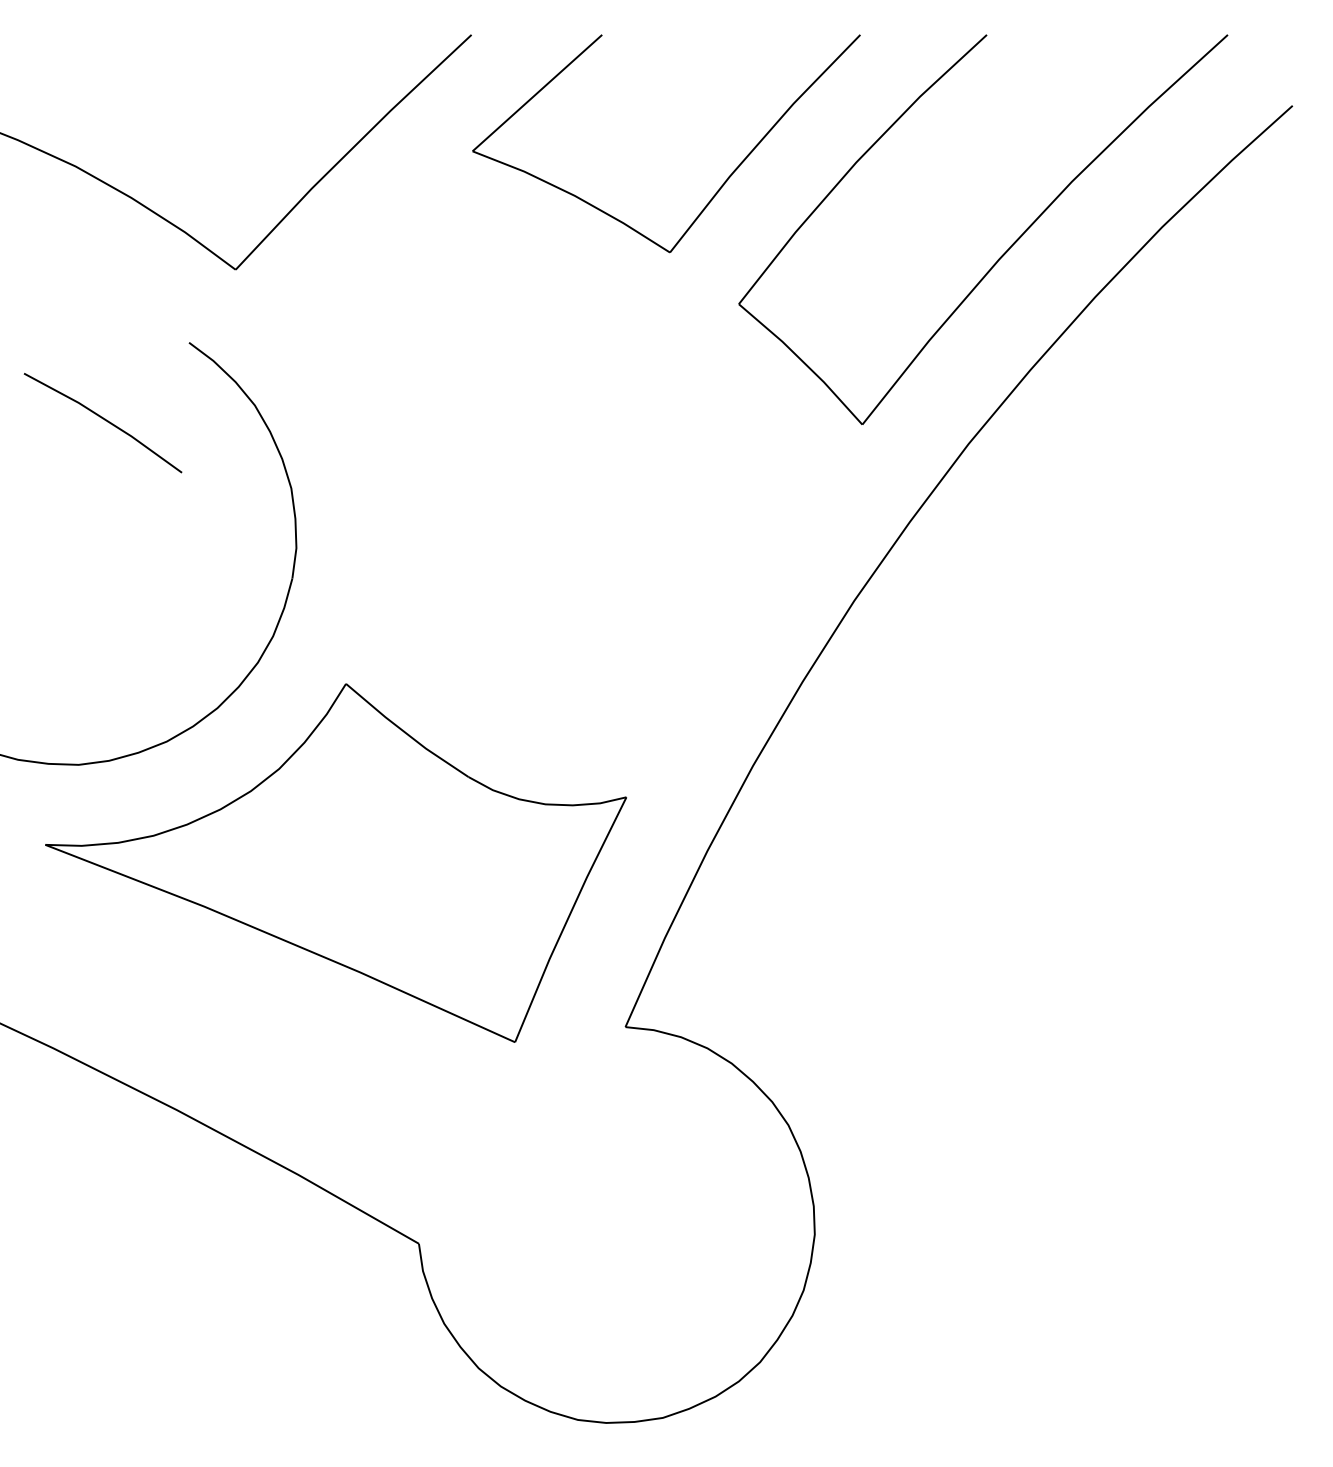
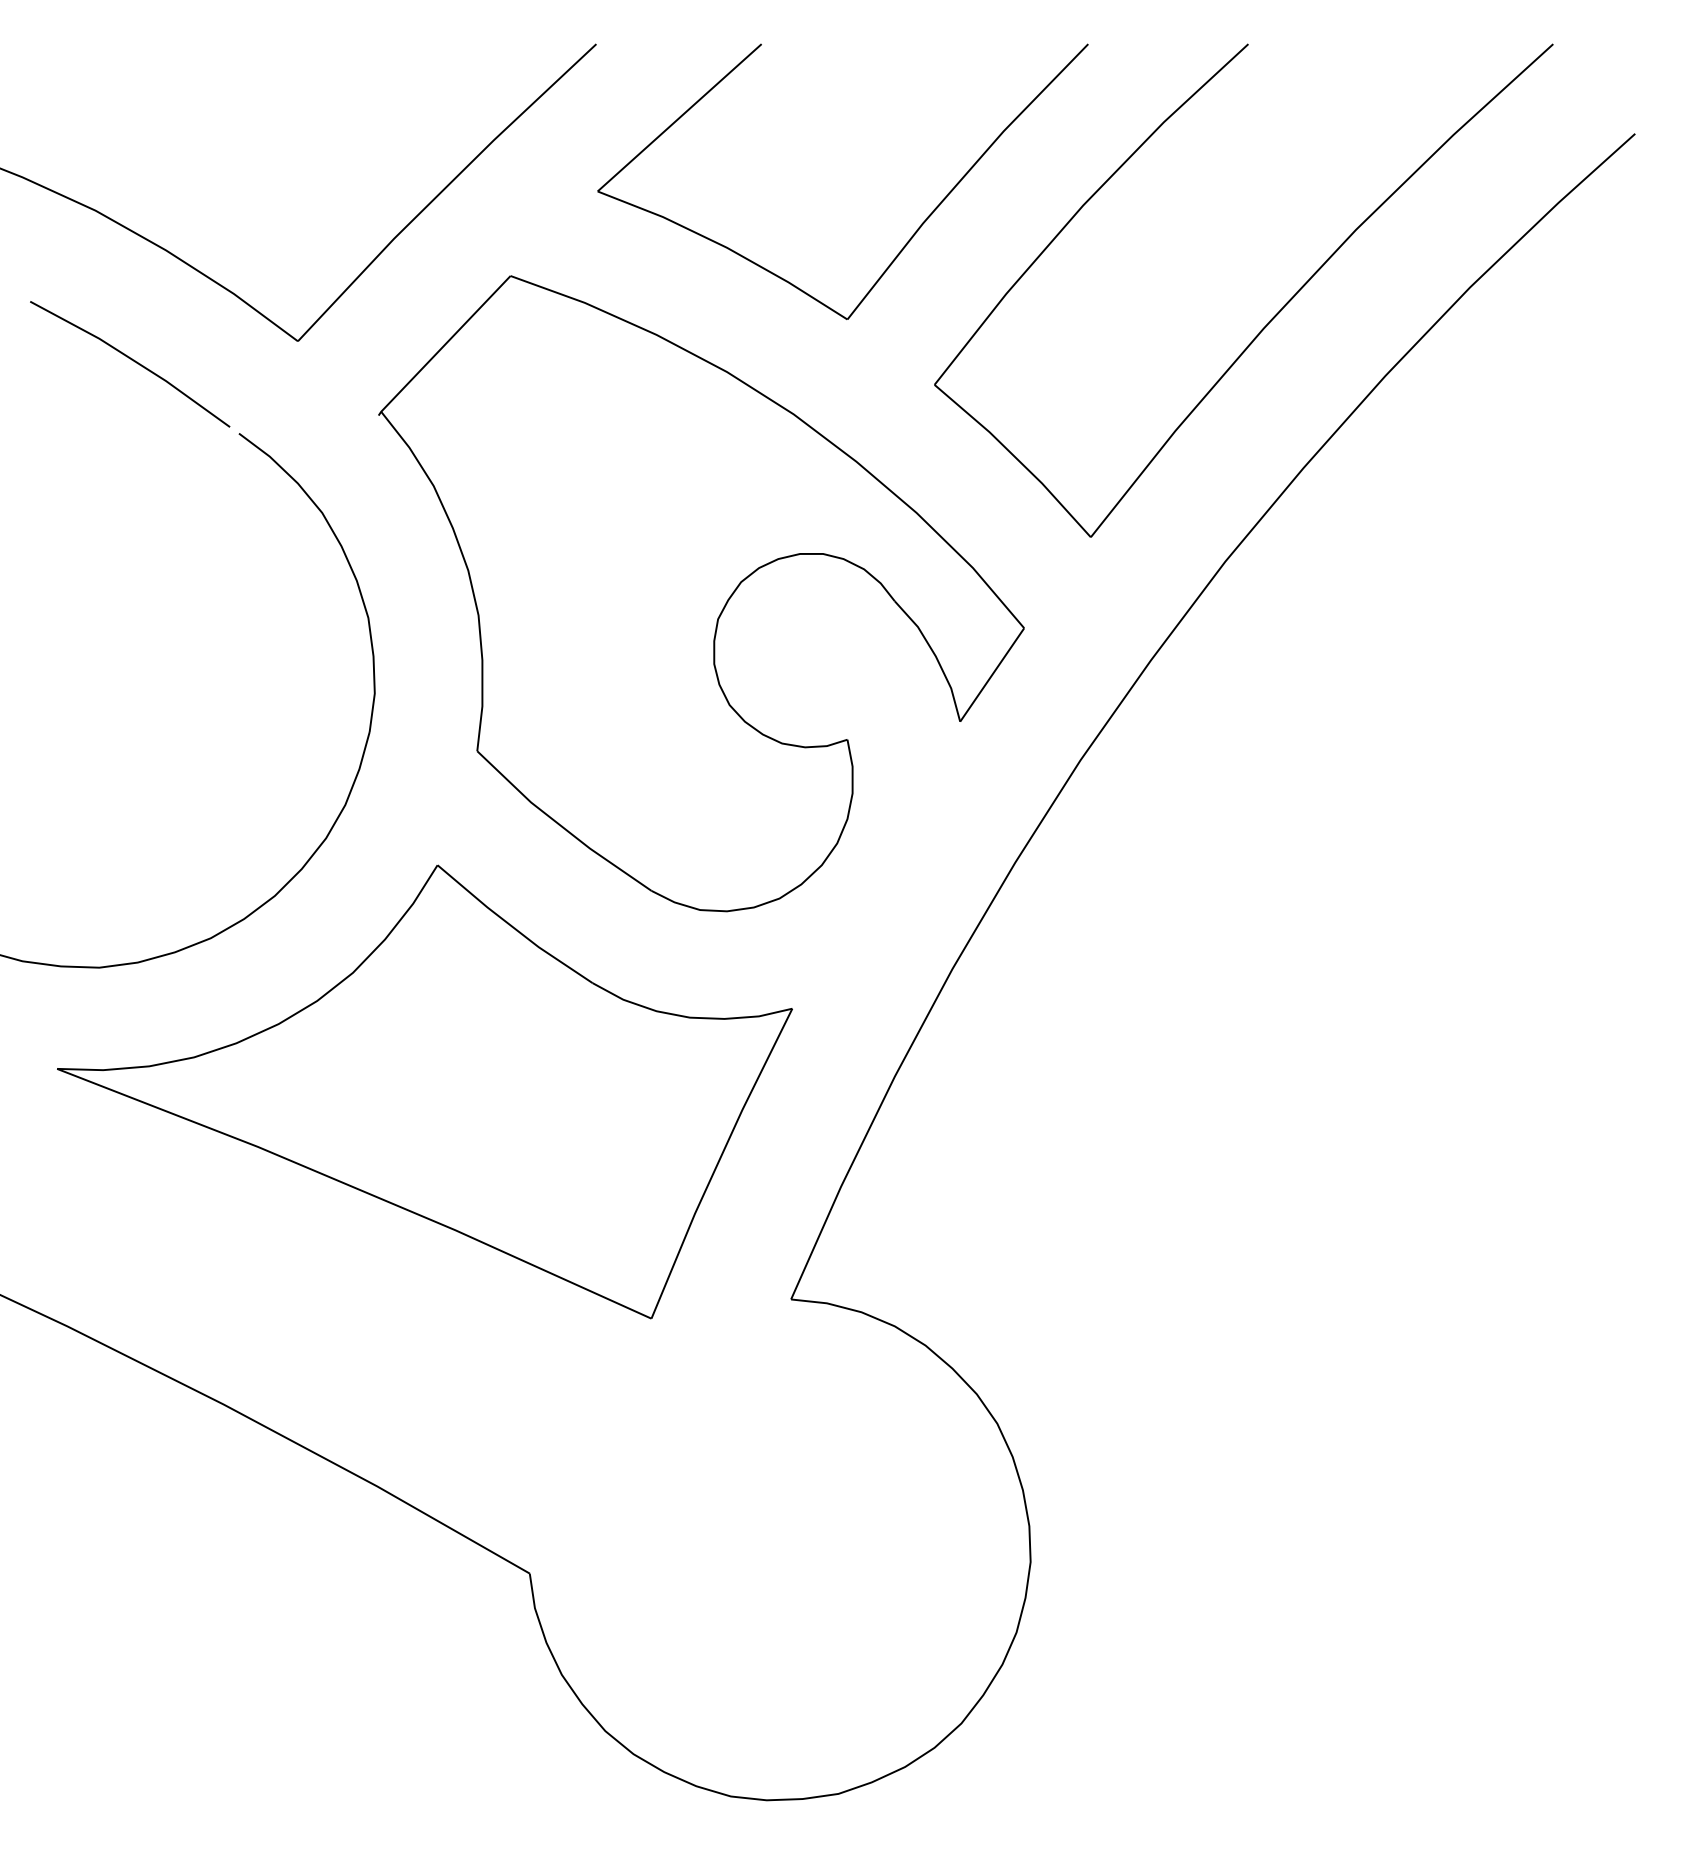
curve: (104, 420) -> (131, 360), moved
part: (554, 469) -> (701, 593), added

